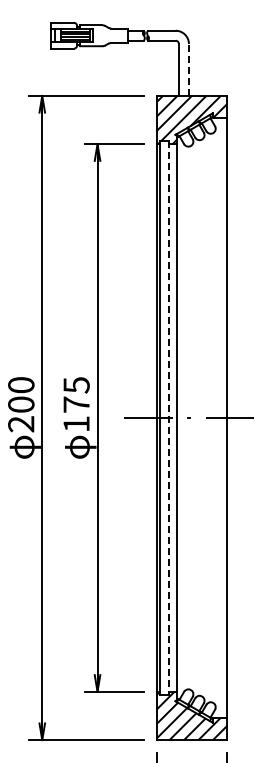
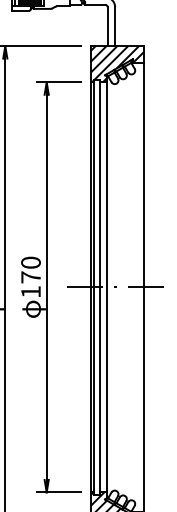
line: (188, 69) -> (114, 26), dashed -> solid
text: (76, 385) -> (30, 263), 175 -> 170
line: (168, 418) -> (99, 287), dashed -> solid

